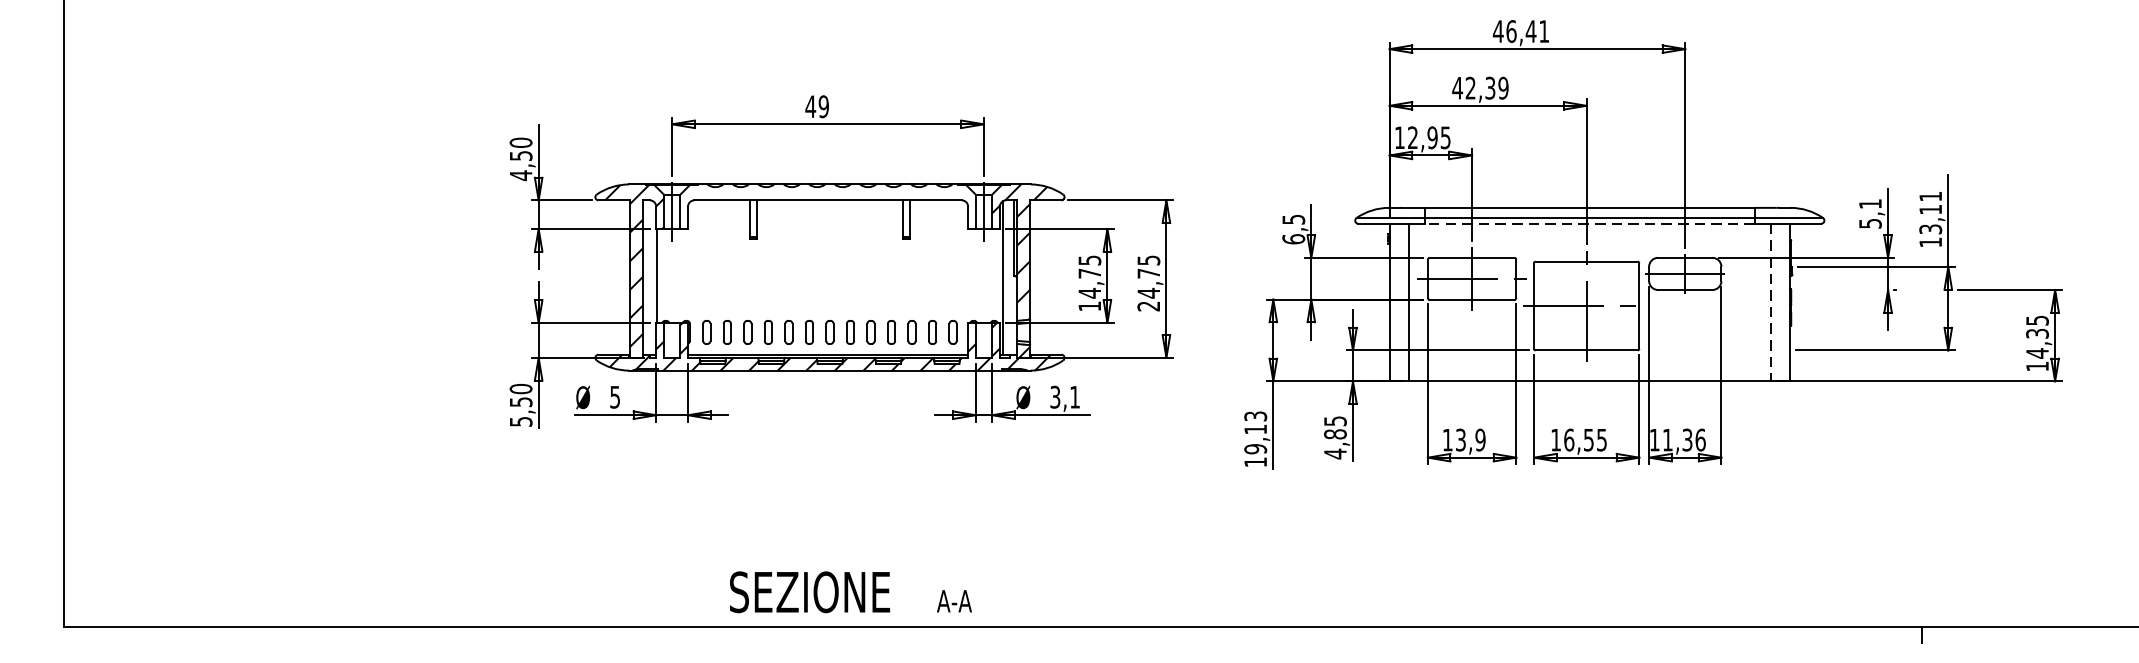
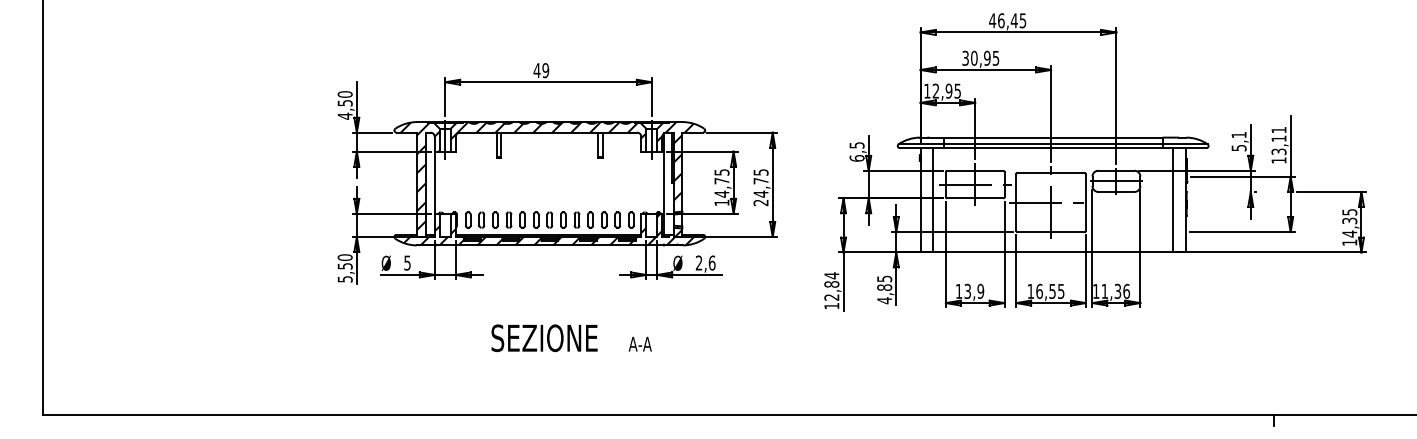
text: (1543, 31) -> (1022, 20), 46,41 -> 46,45
text: (1480, 86) -> (980, 57), 42,39 -> 30,95
hatch: (827, 197) -> (548, 130), added
line: (1588, 224) -> (1052, 148), dashed -> solid
line: (1771, 302) -> (1173, 200), dashed -> solid
text: (1064, 396) -> (705, 262), 3,1 -> 2,6
text: (1255, 432) -> (831, 286), 19,13 -> 12,84
text: (850, 592) -> (571, 338), moved

